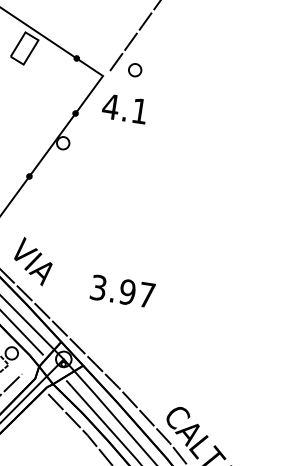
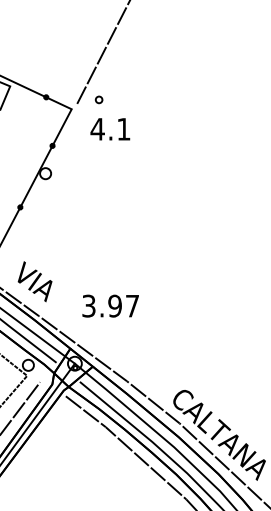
part: (134, 69) -> (98, 99), size x0.6
text: (125, 109) -> (110, 129), moved
text: (122, 290) -> (110, 305), moved

